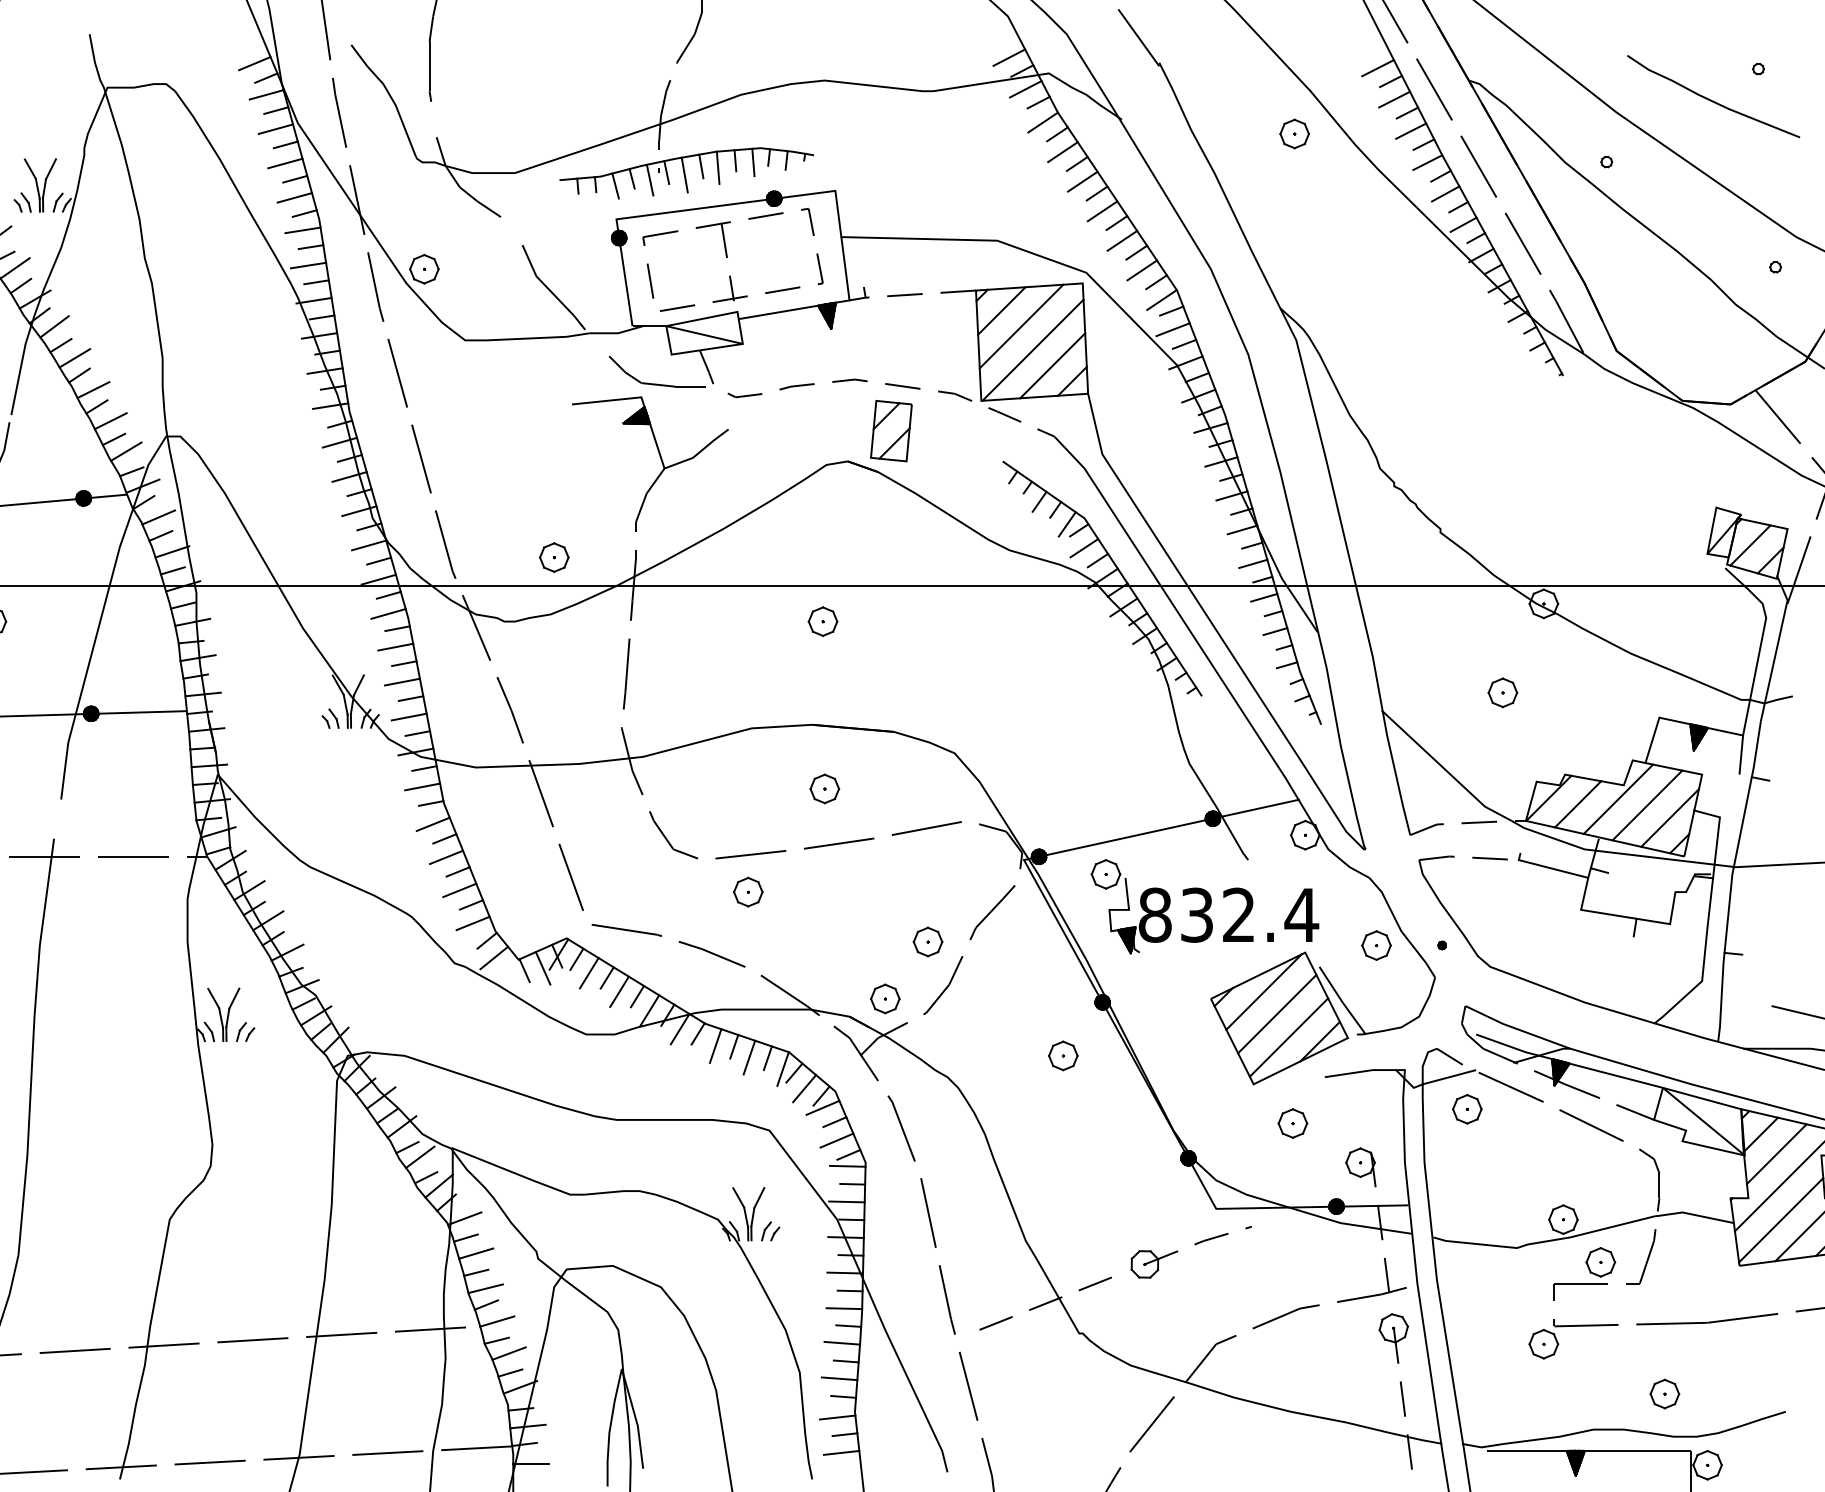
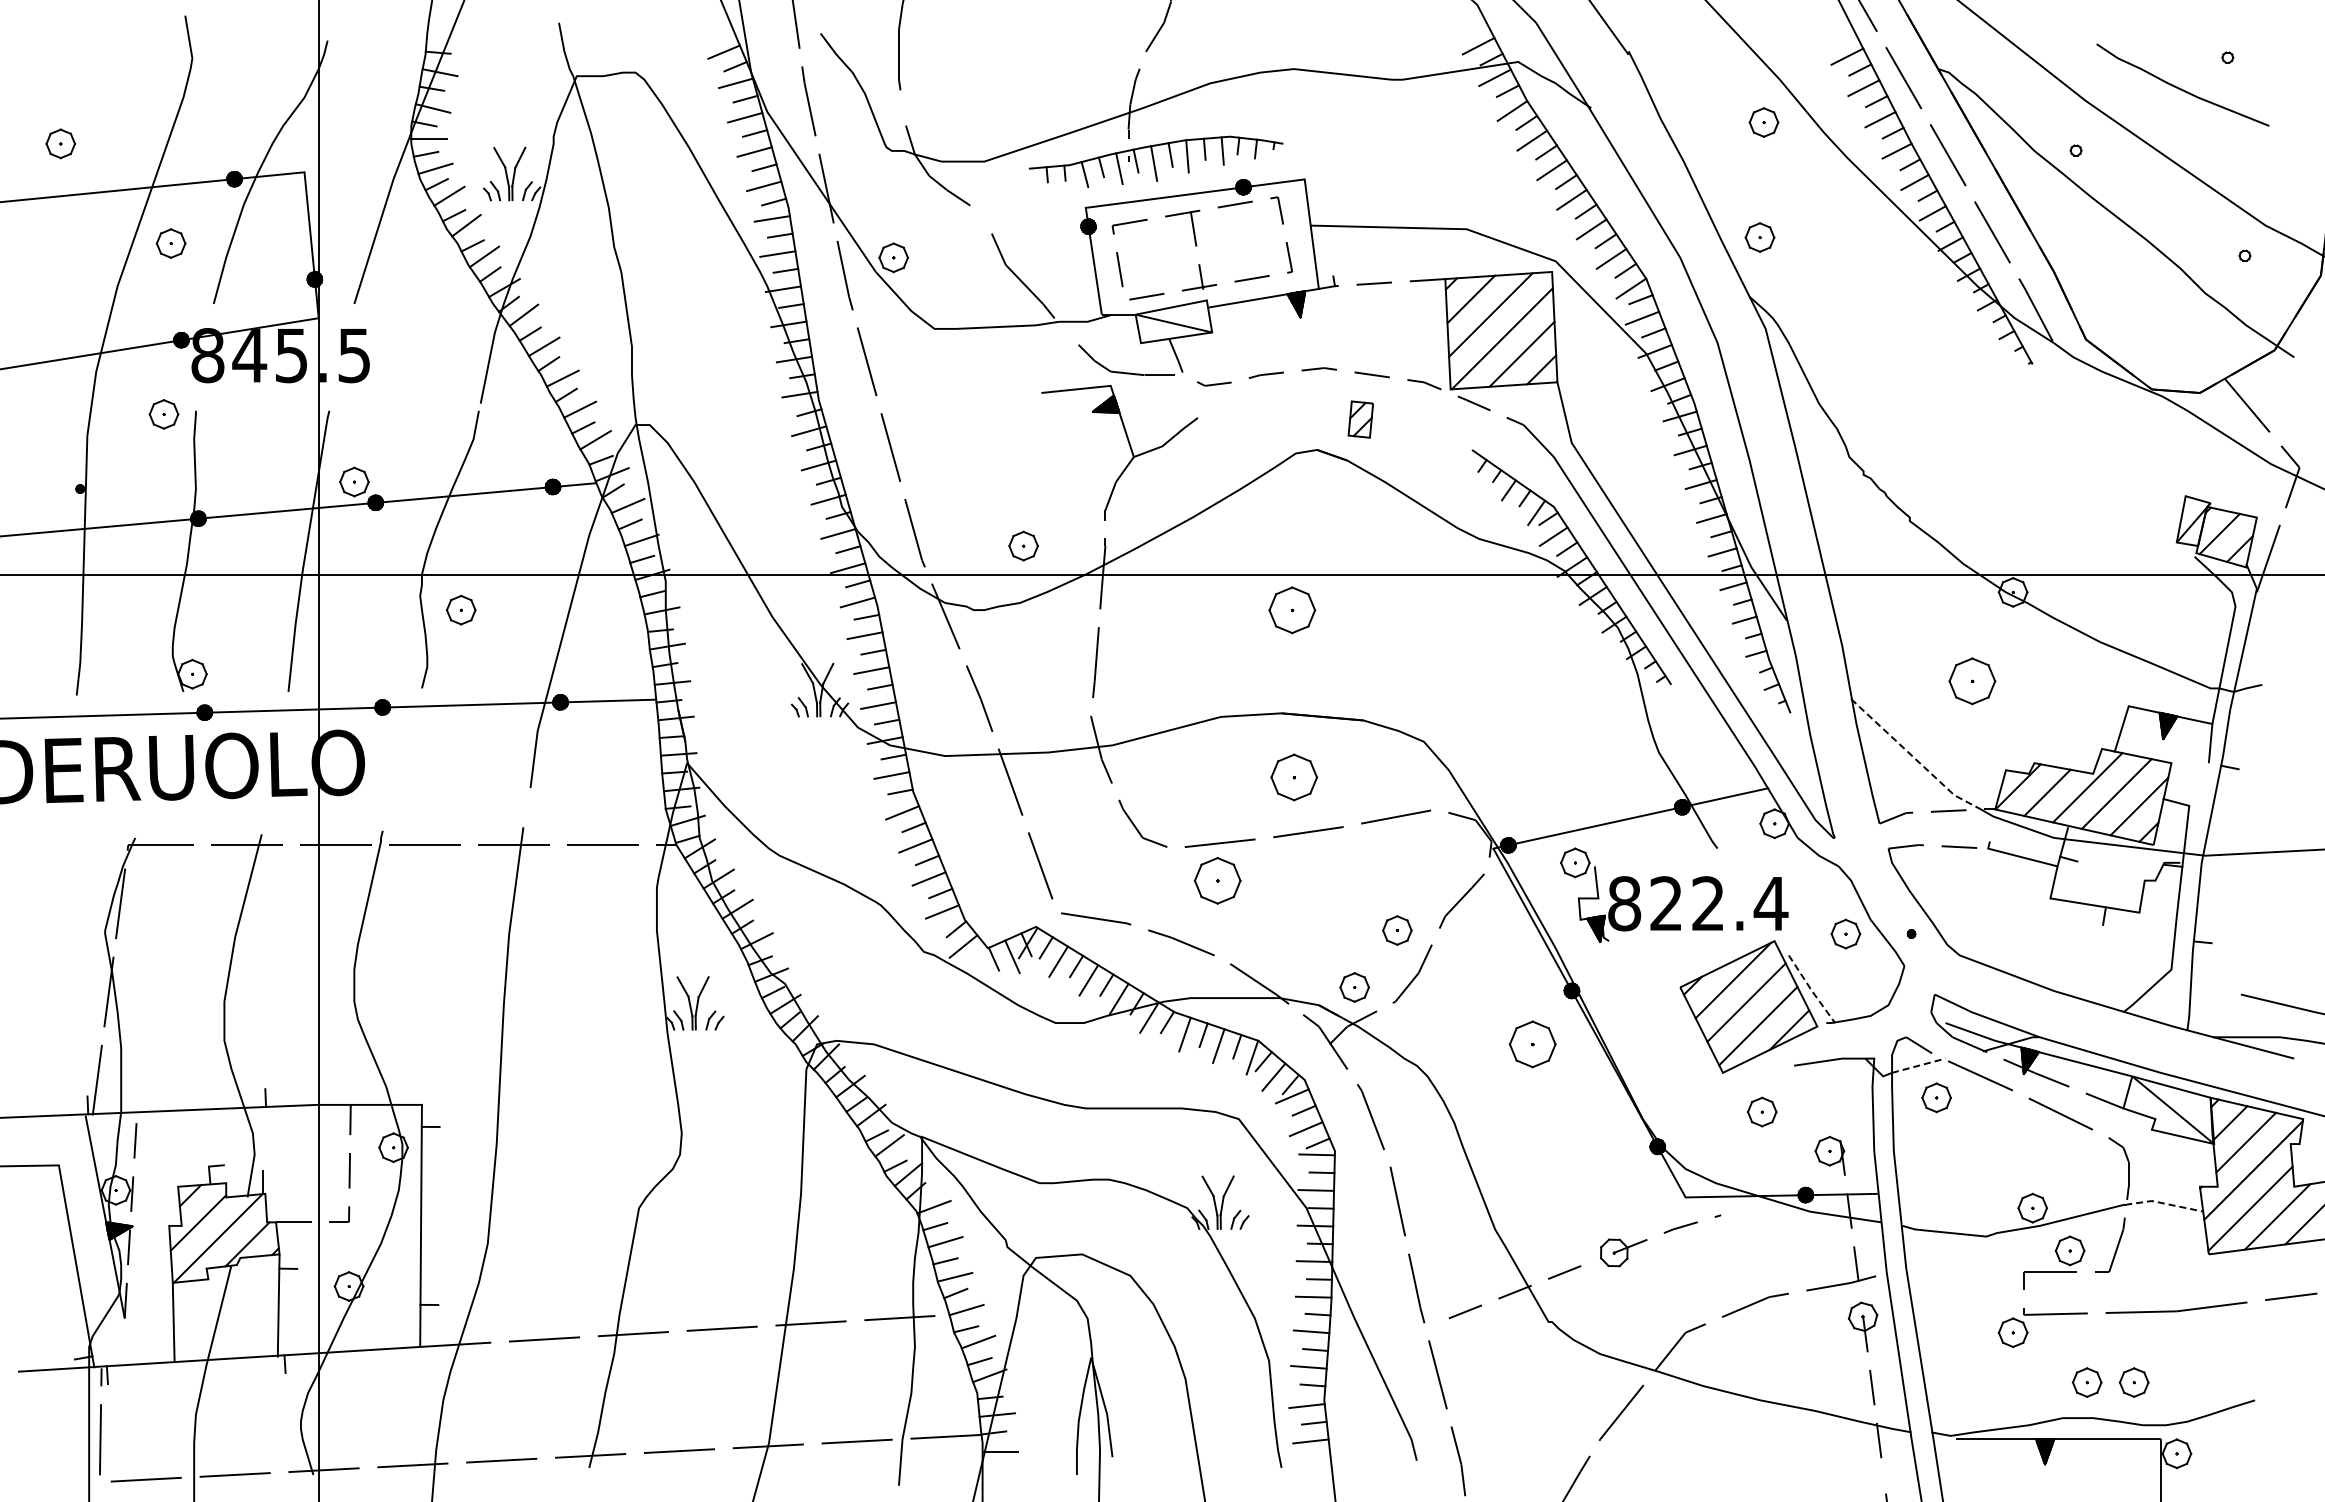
part: (1290, 248) -> (1759, 237), added
part: (891, 430) -> (1360, 419), size x0.6
part: (823, 620) -> (1292, 609), size x1.6
part: (1502, 692) -> (1971, 681), size x1.6
line: (1445, 768) -> (1914, 757), solid -> dashed
part: (824, 788) -> (1293, 777), size x1.6
part: (748, 891) -> (1217, 880), size x1.6
text: (1197, 914) -> (1666, 903), 832.4 -> 822.4
line: (1342, 1001) -> (1811, 990), solid -> dashed
part: (1063, 1055) -> (1532, 1044), size x1.6
line: (1449, 1076) -> (1918, 1065), solid -> dashed
line: (1694, 1214) -> (2163, 1203), solid -> dashed
part: (1617, 1393) -> (2086, 1382), added

